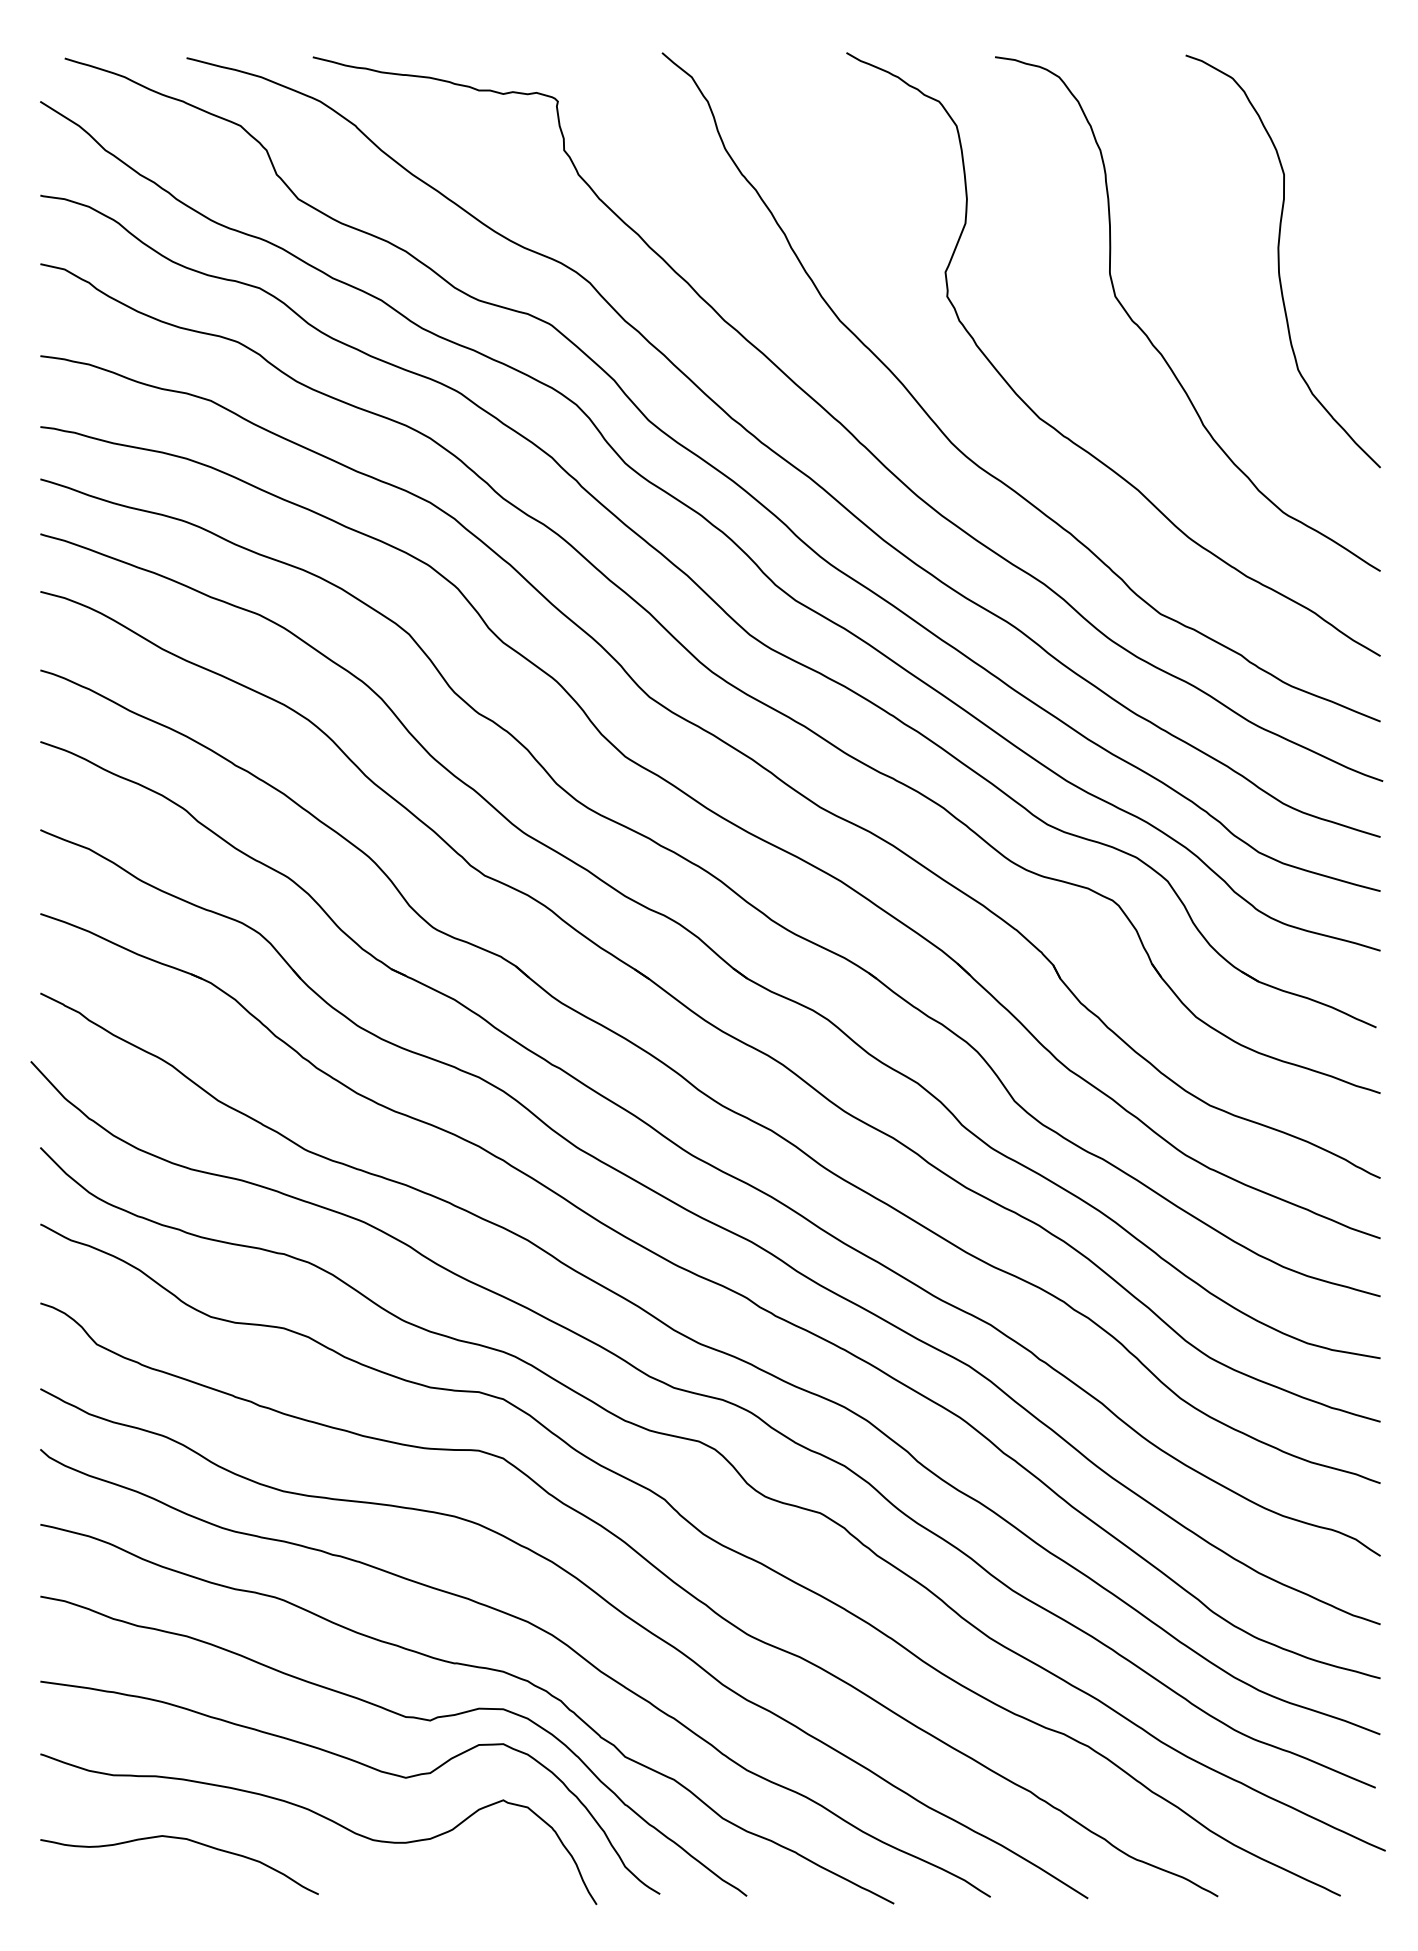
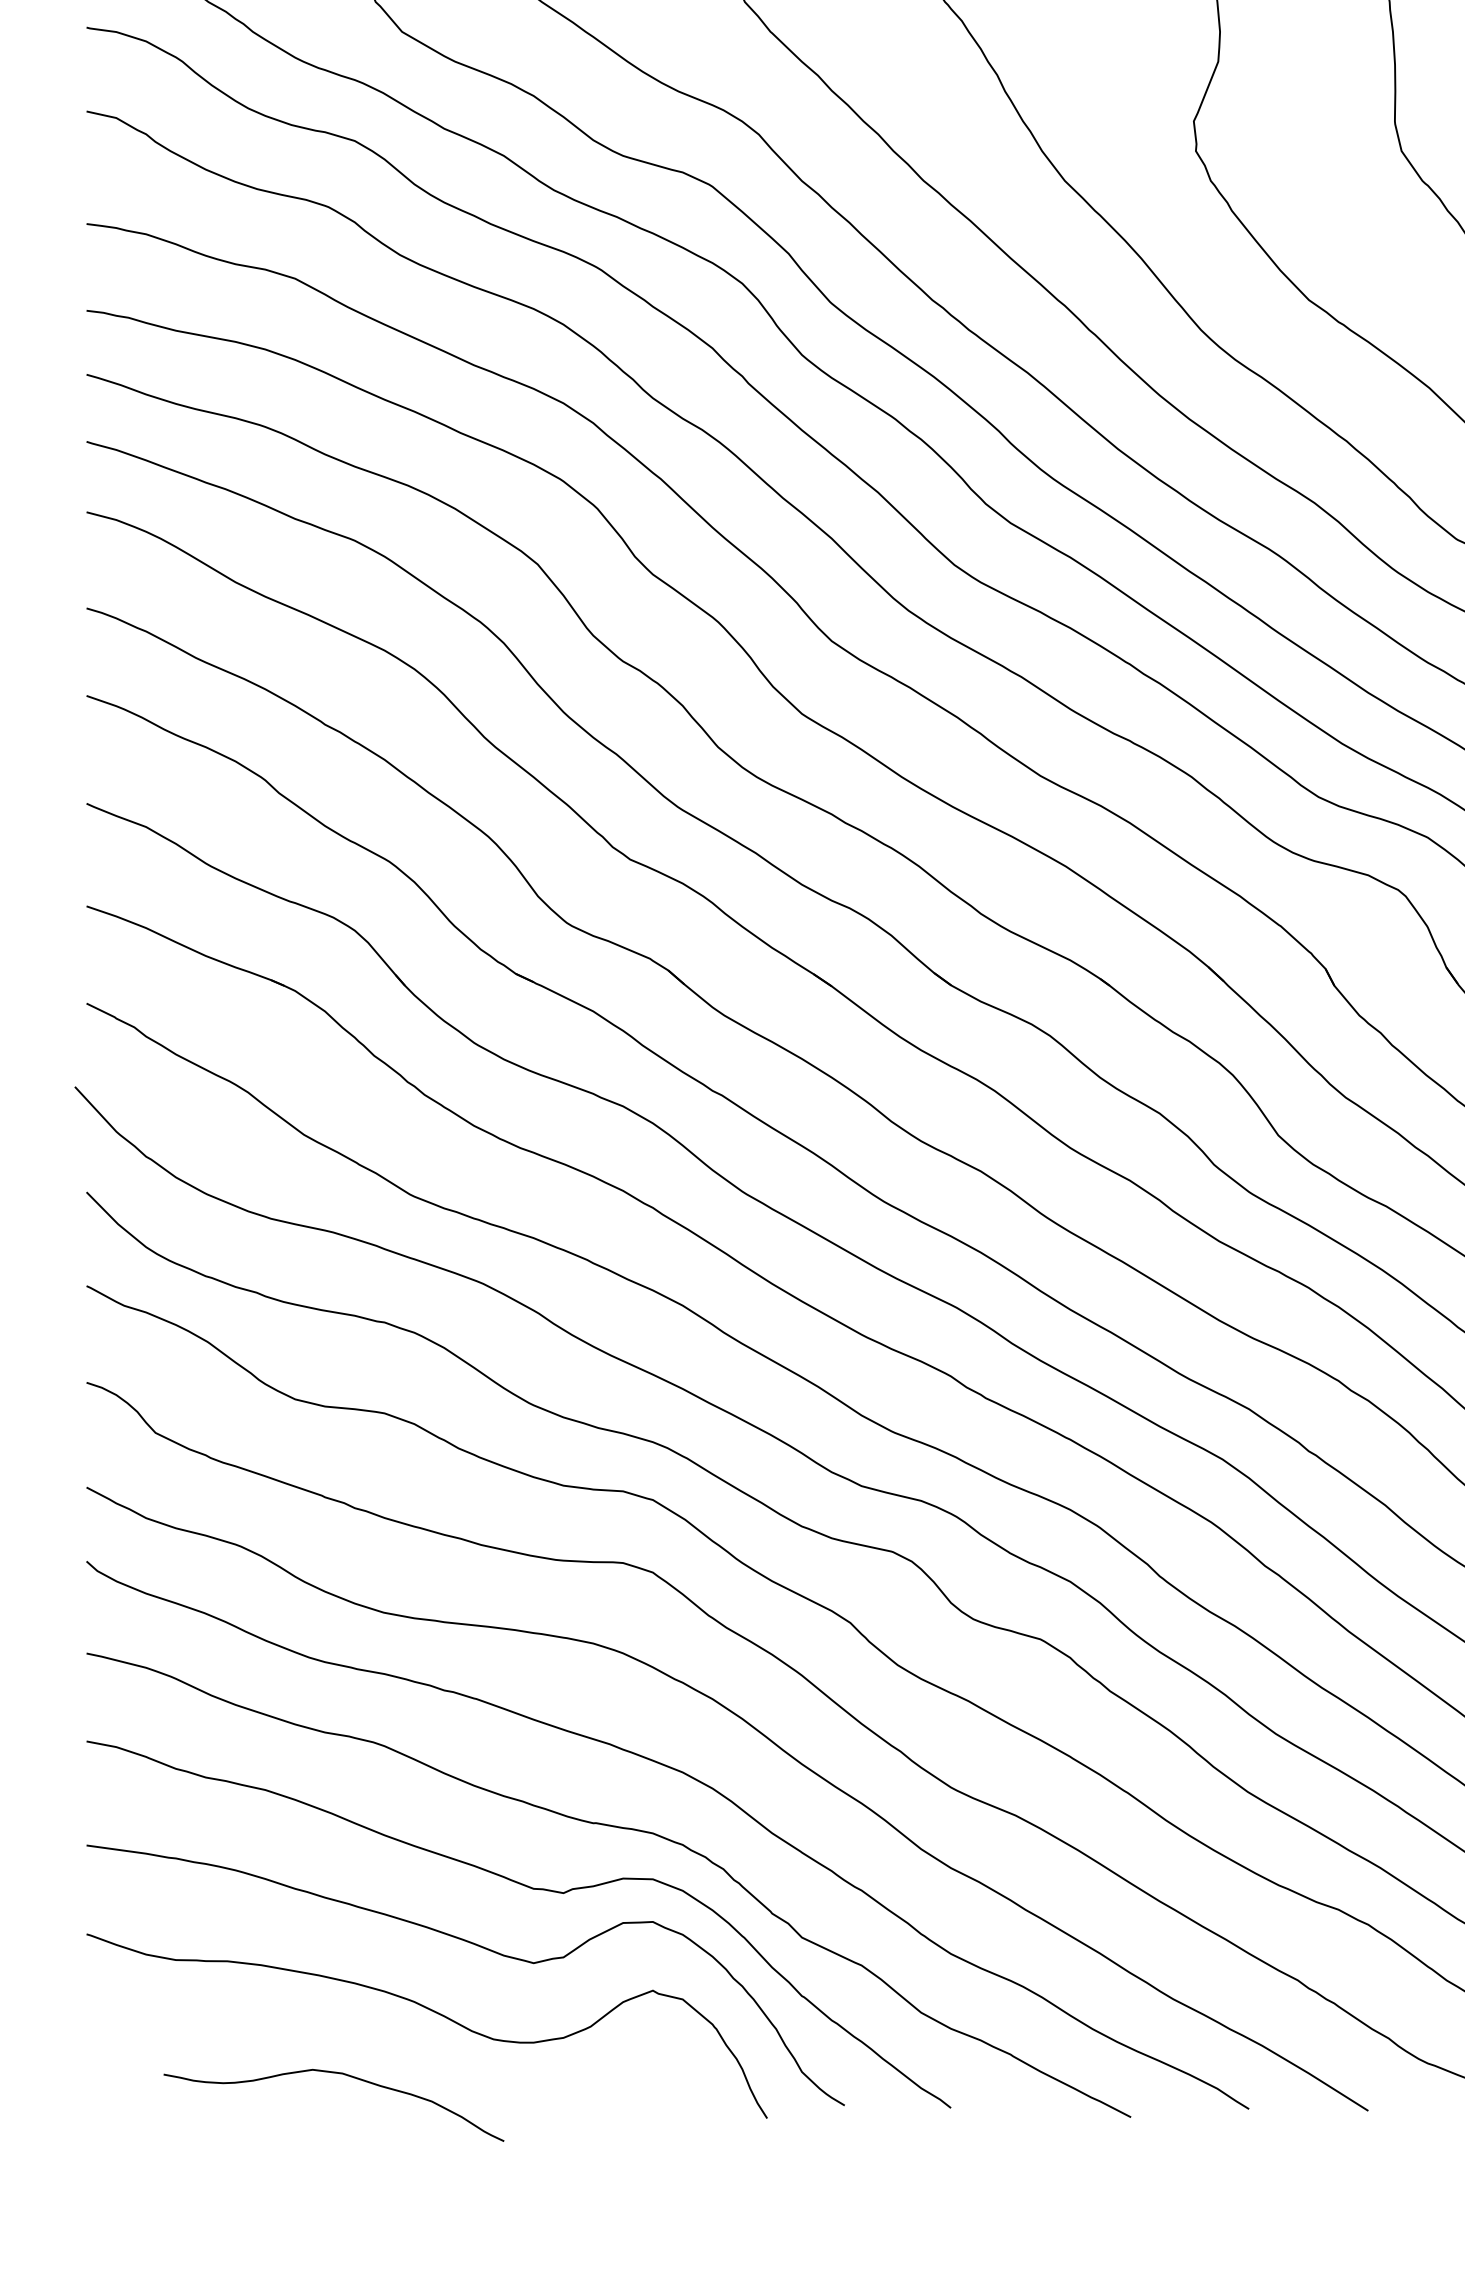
curve: (180, 1839) -> (335, 2074), moved

